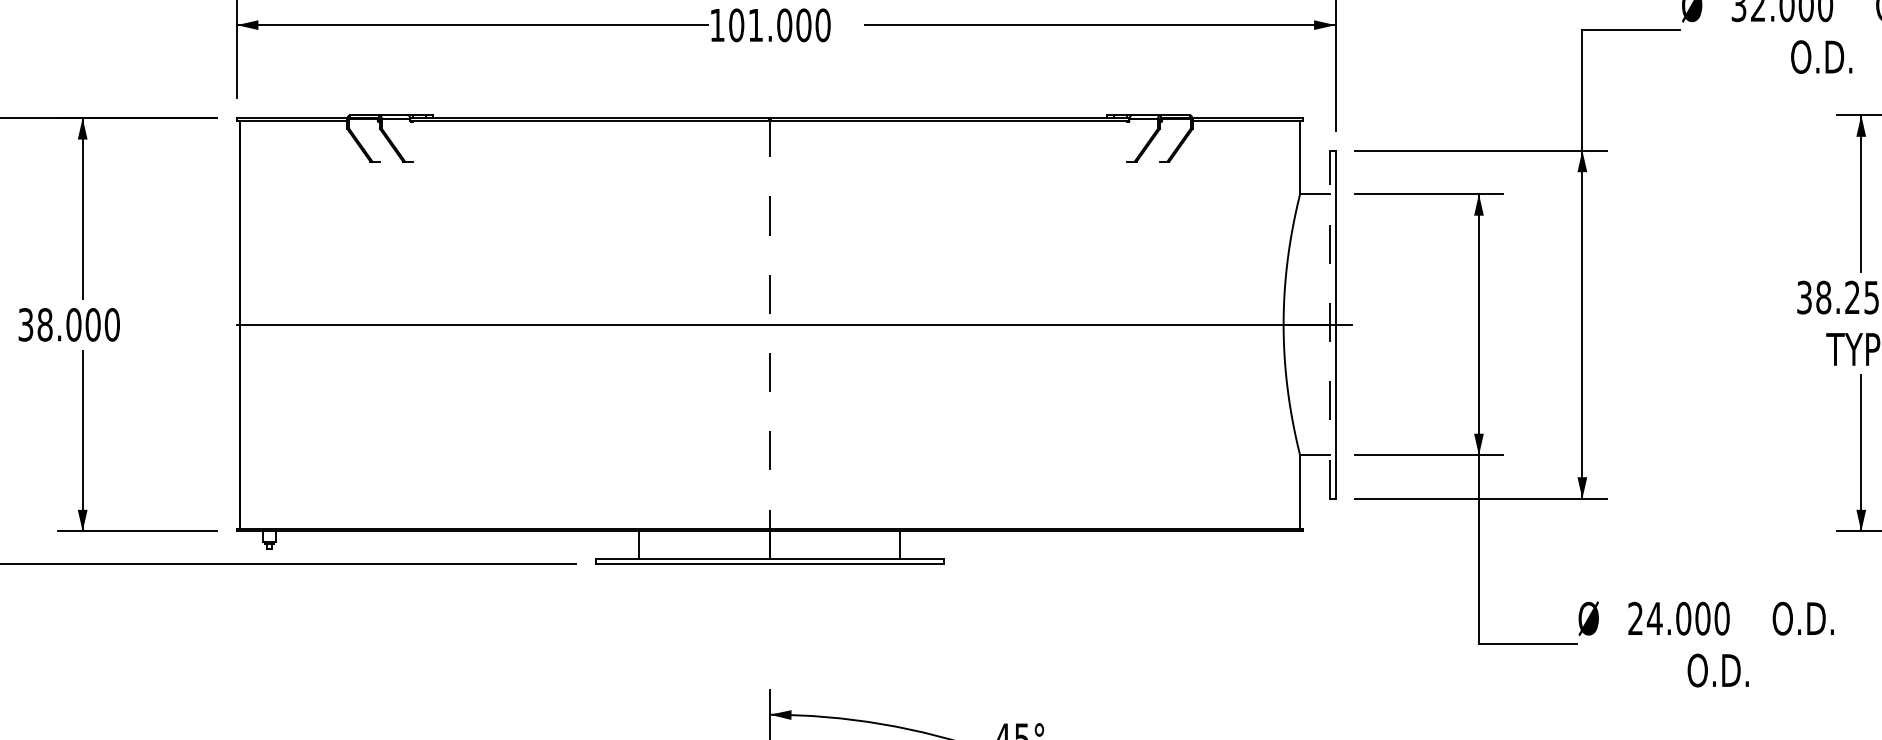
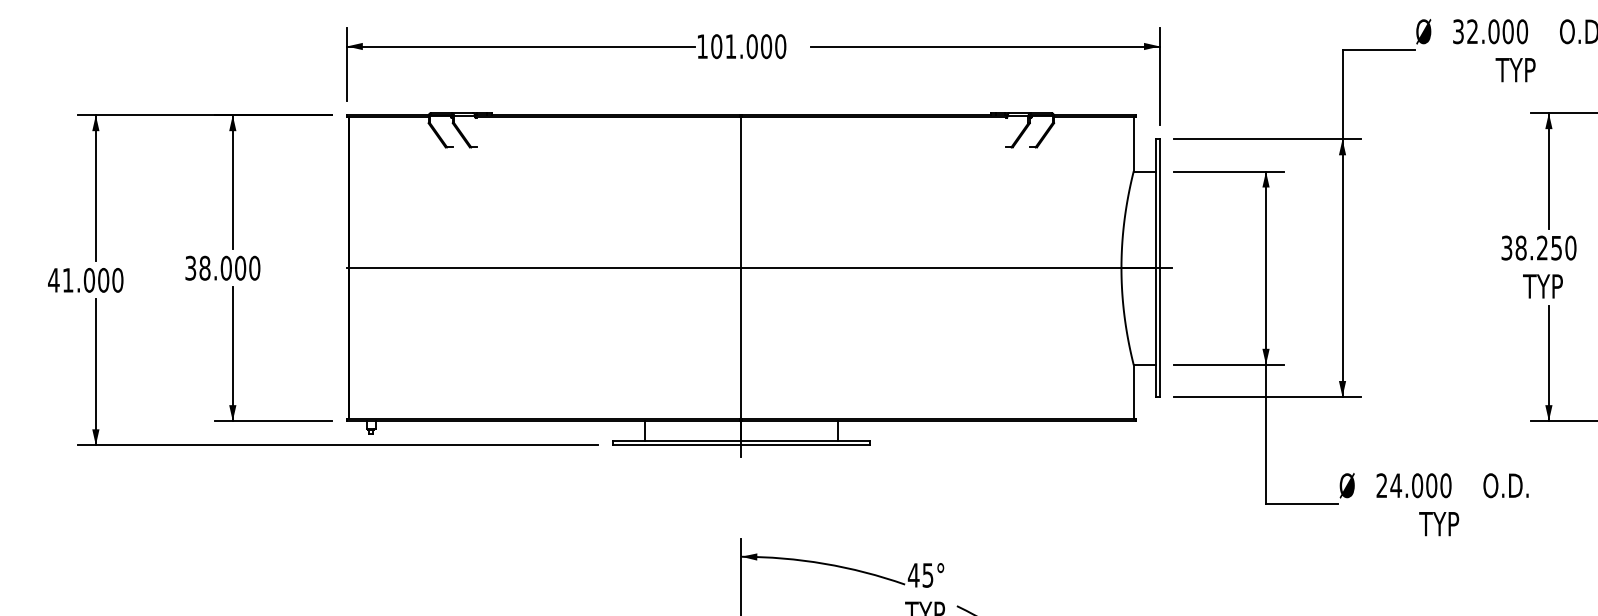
text: (1820, 56) -> (1518, 69), O.D. -> TYP
line: (1329, 325) -> (1155, 268), dashed -> solid
line: (770, 349) -> (741, 286), dashed -> solid
text: (1717, 669) -> (1442, 523), O.D. -> TYP

